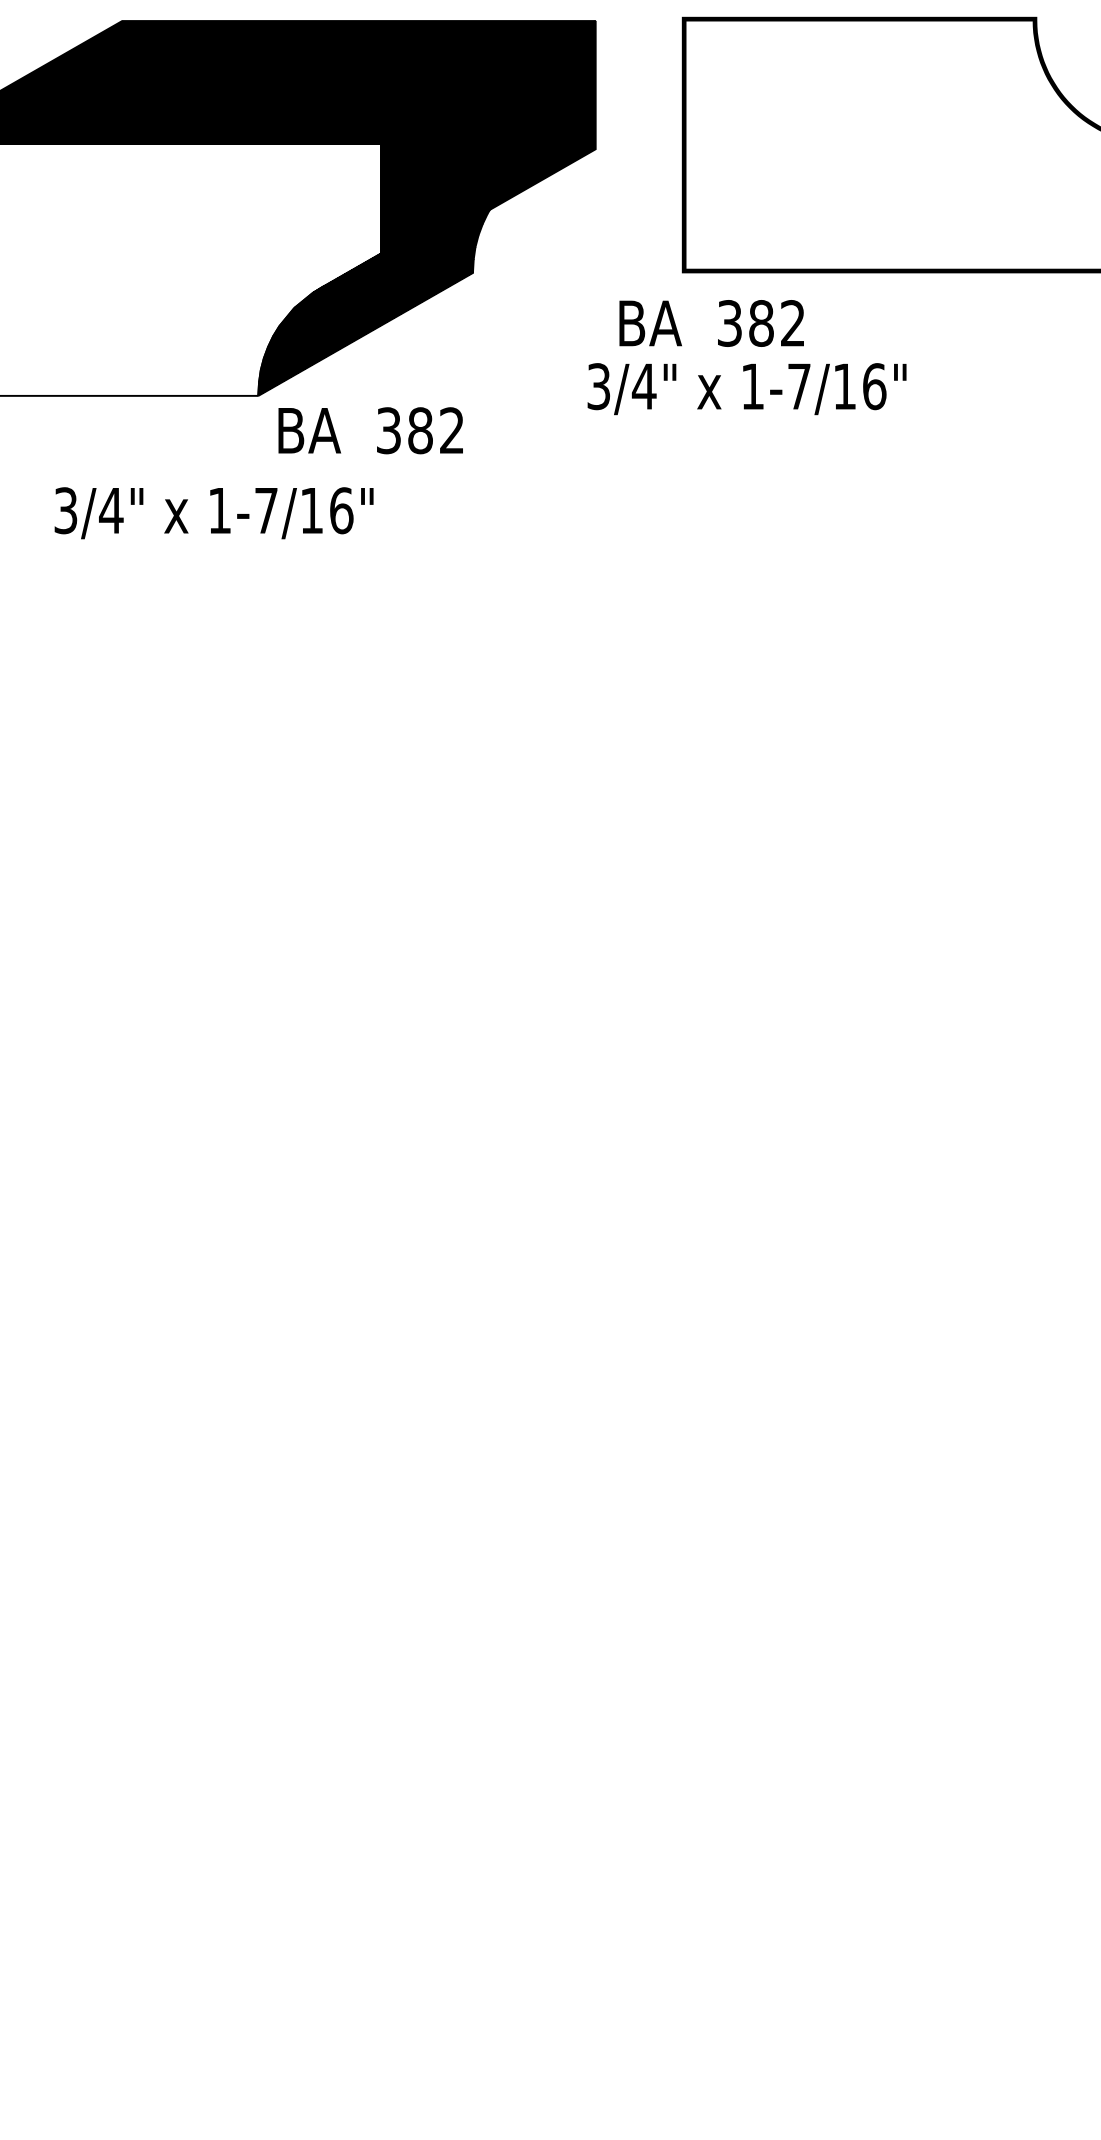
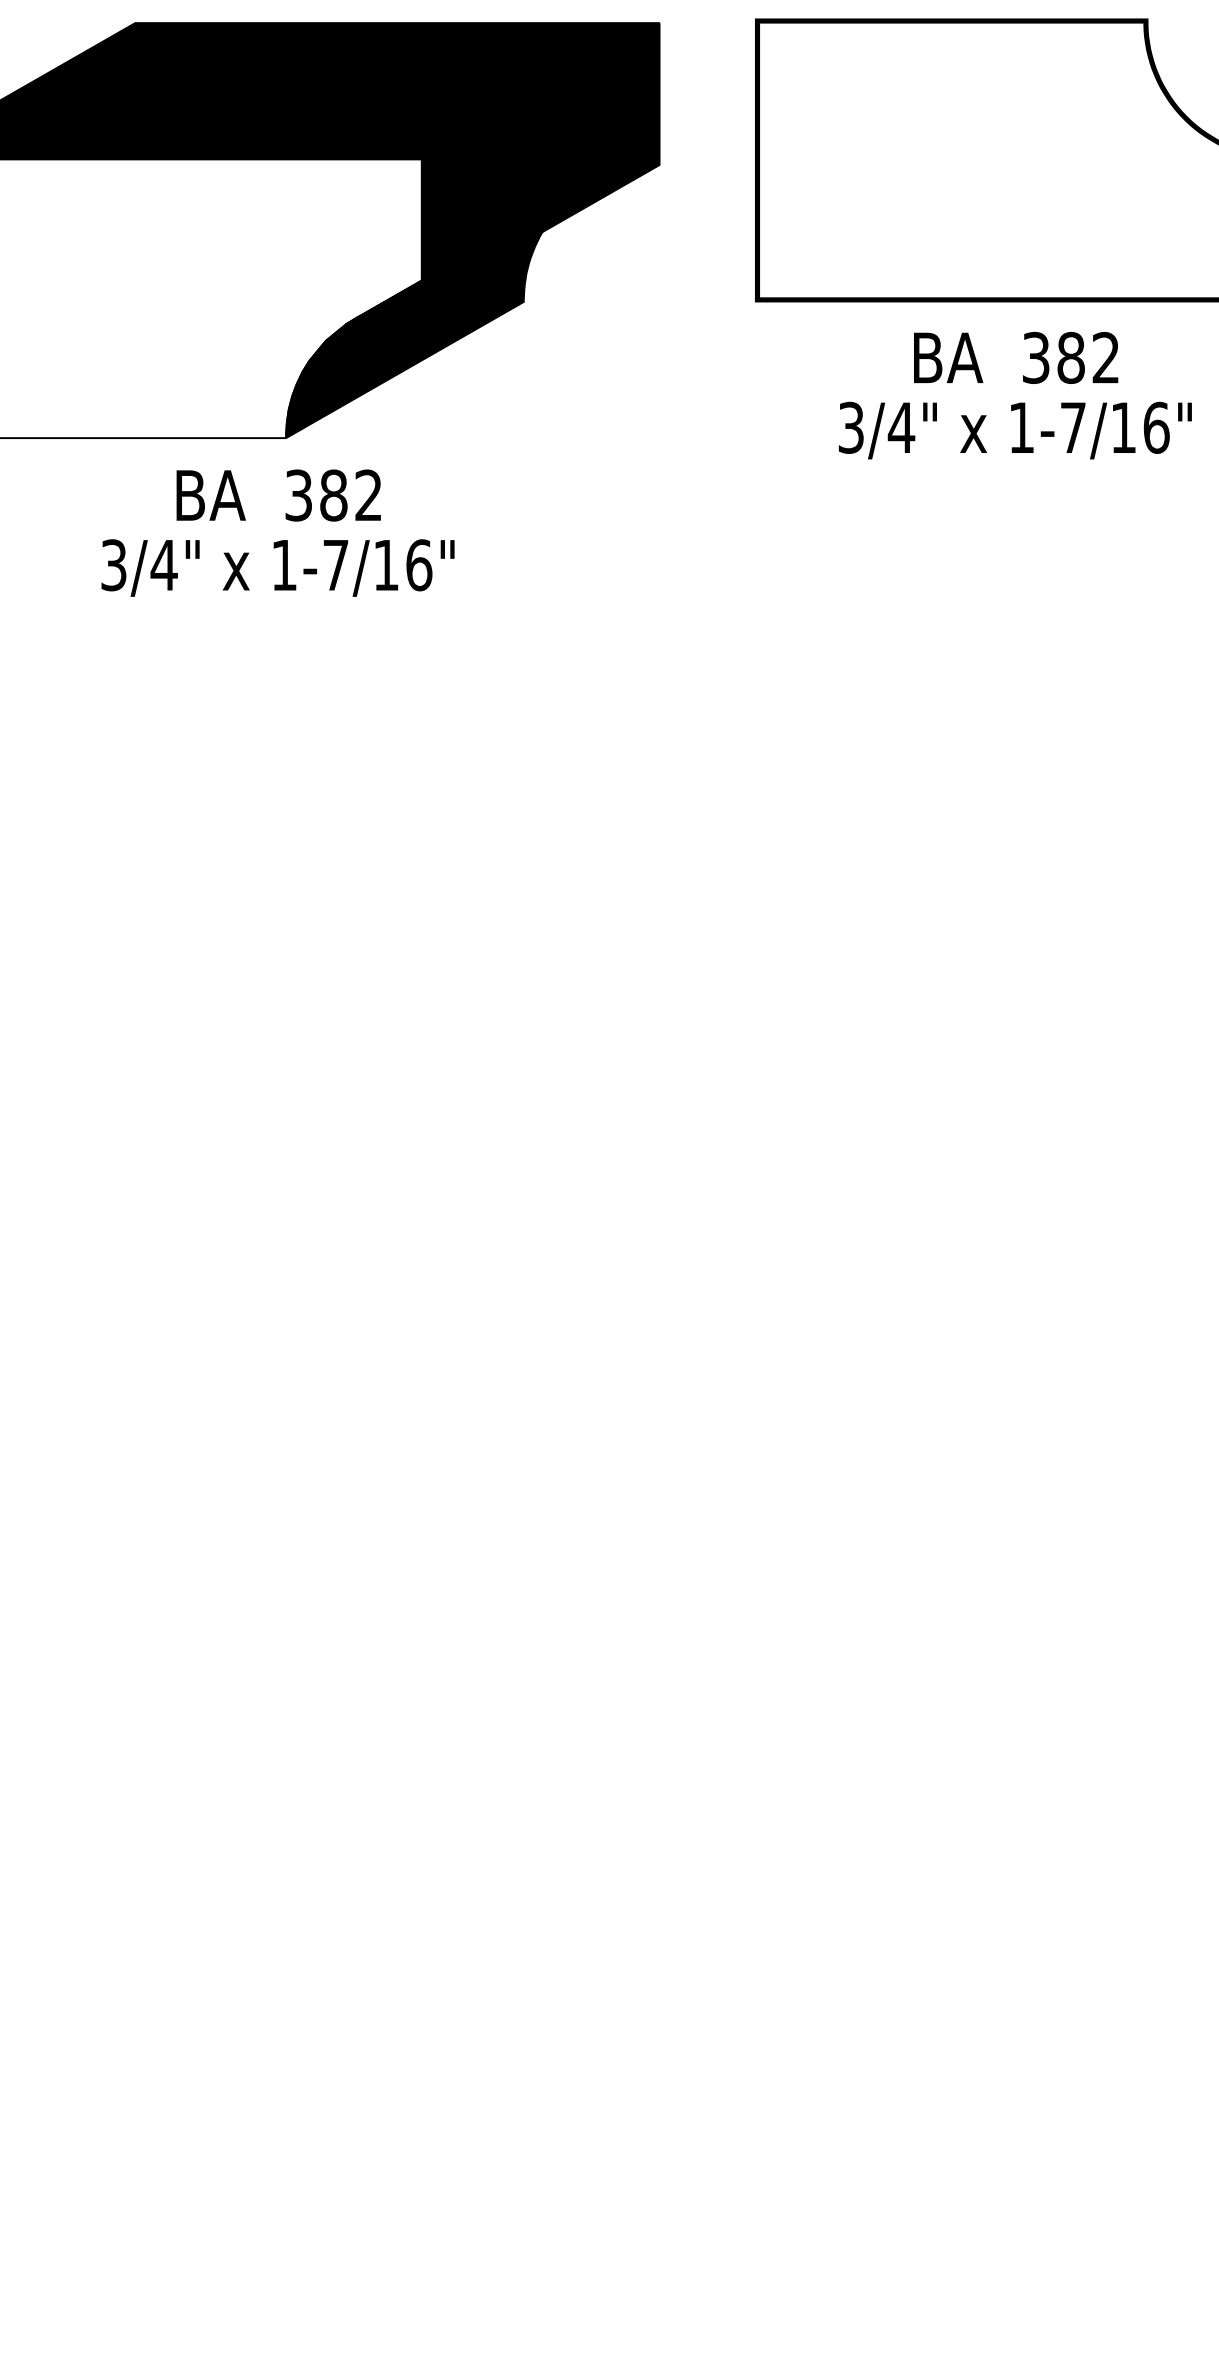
text: (711, 323) -> (1015, 357), moved
text: (746, 389) -> (1014, 431), moved
text: (370, 430) -> (278, 495), moved
text: (213, 513) -> (277, 568), moved

